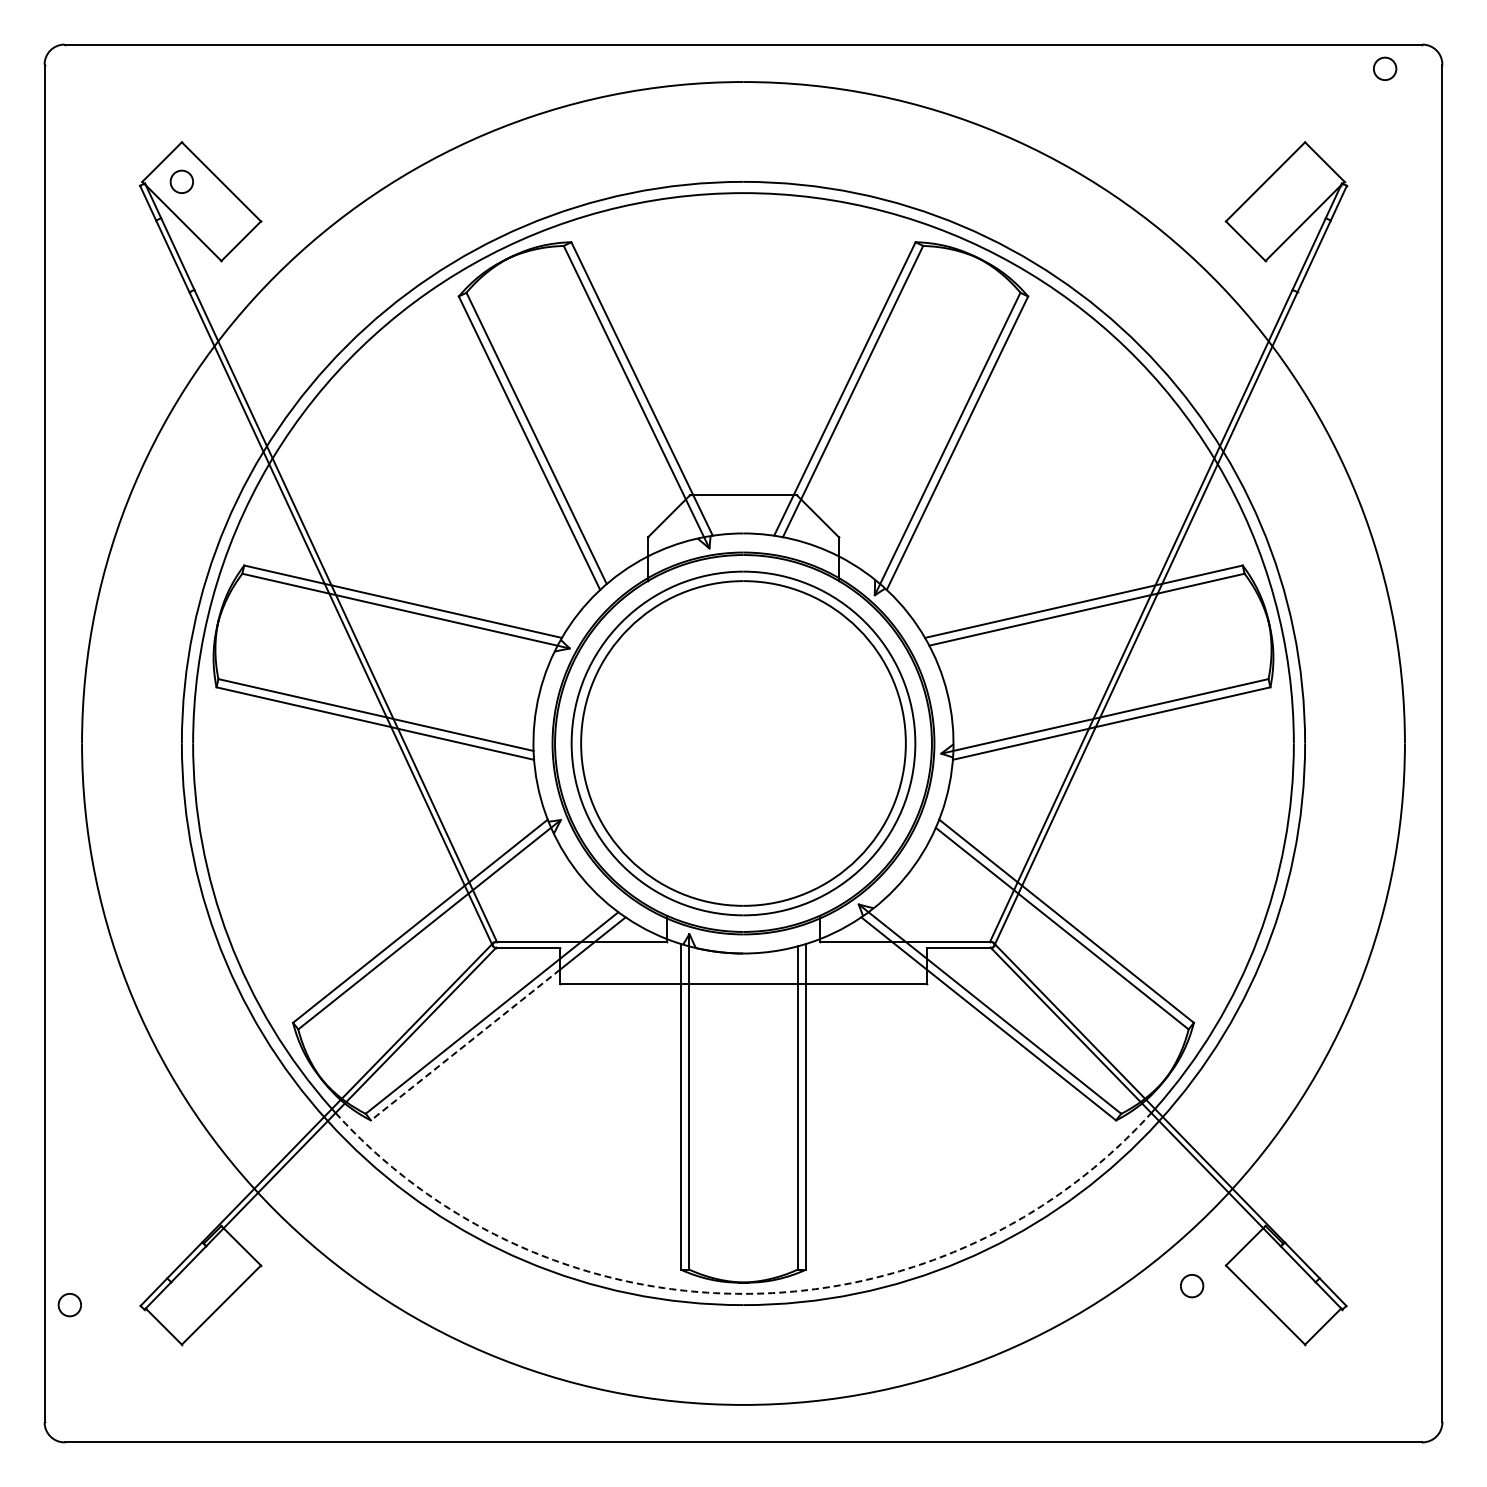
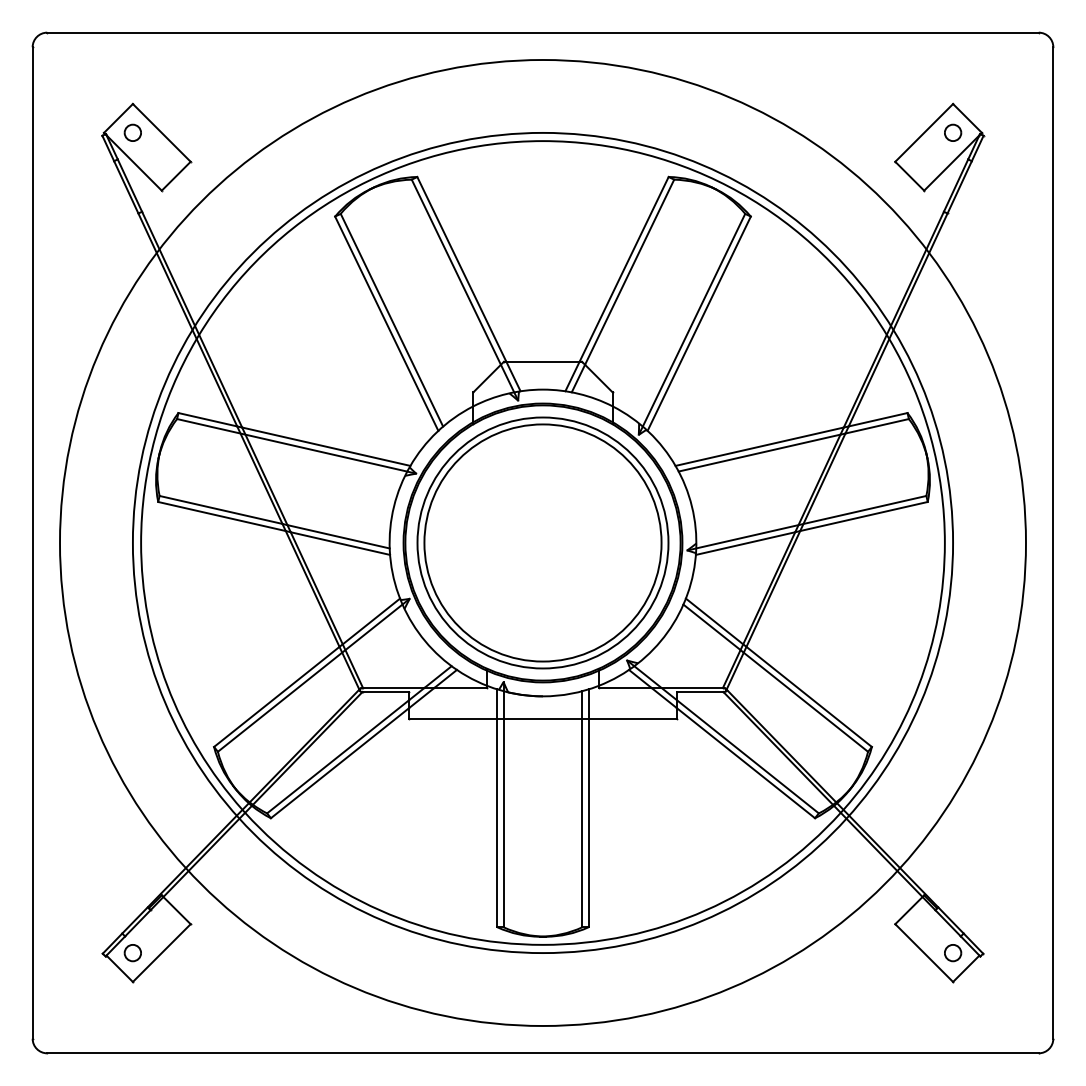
part: (1385, 68) -> (953, 132), moved
line: (465, 1045) -> (340, 763), dashed -> solid
part: (1192, 1286) -> (953, 953), moved
arc: (743, 1293) -> (543, 944), dashed -> solid
part: (69, 1305) -> (132, 953), moved

